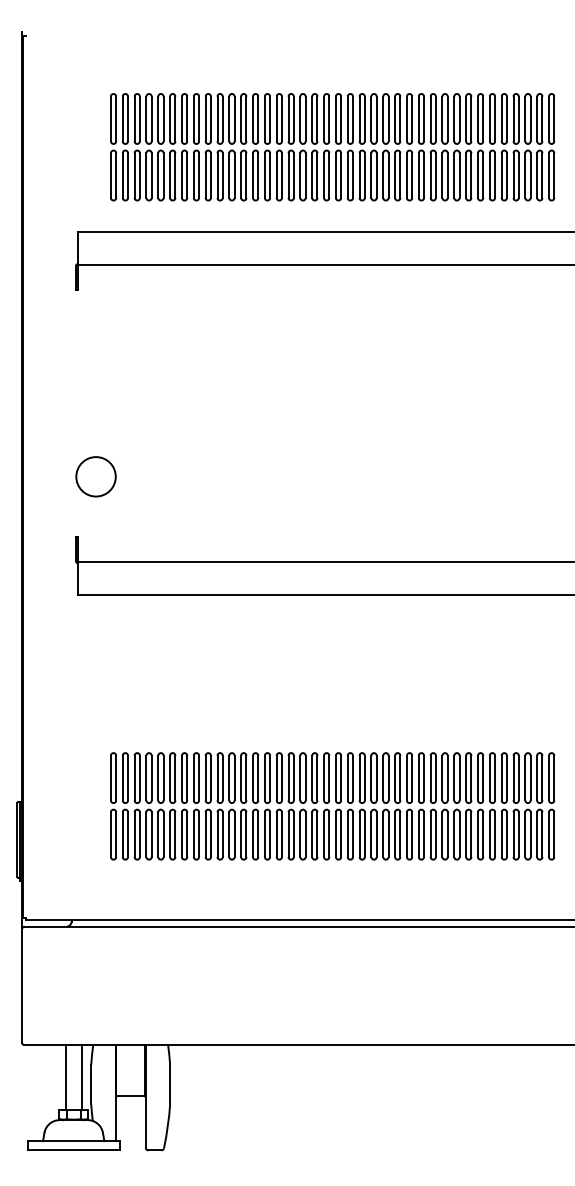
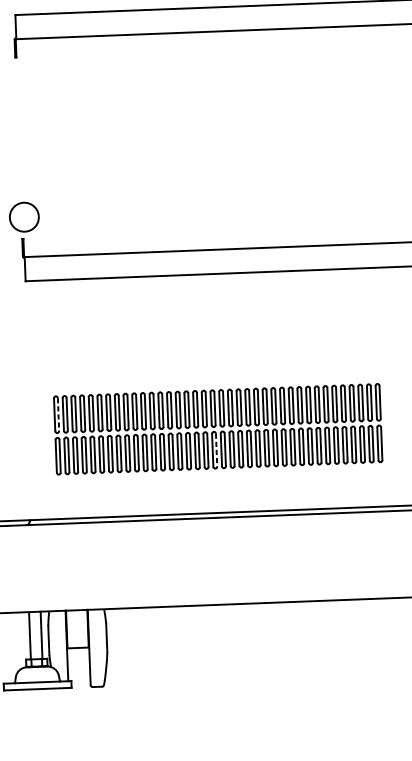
circle: (95, 476) -> (23, 217), moved
line: (116, 778) -> (58, 414), solid -> dashed
line: (329, 835) -> (216, 450), solid -> dashed

